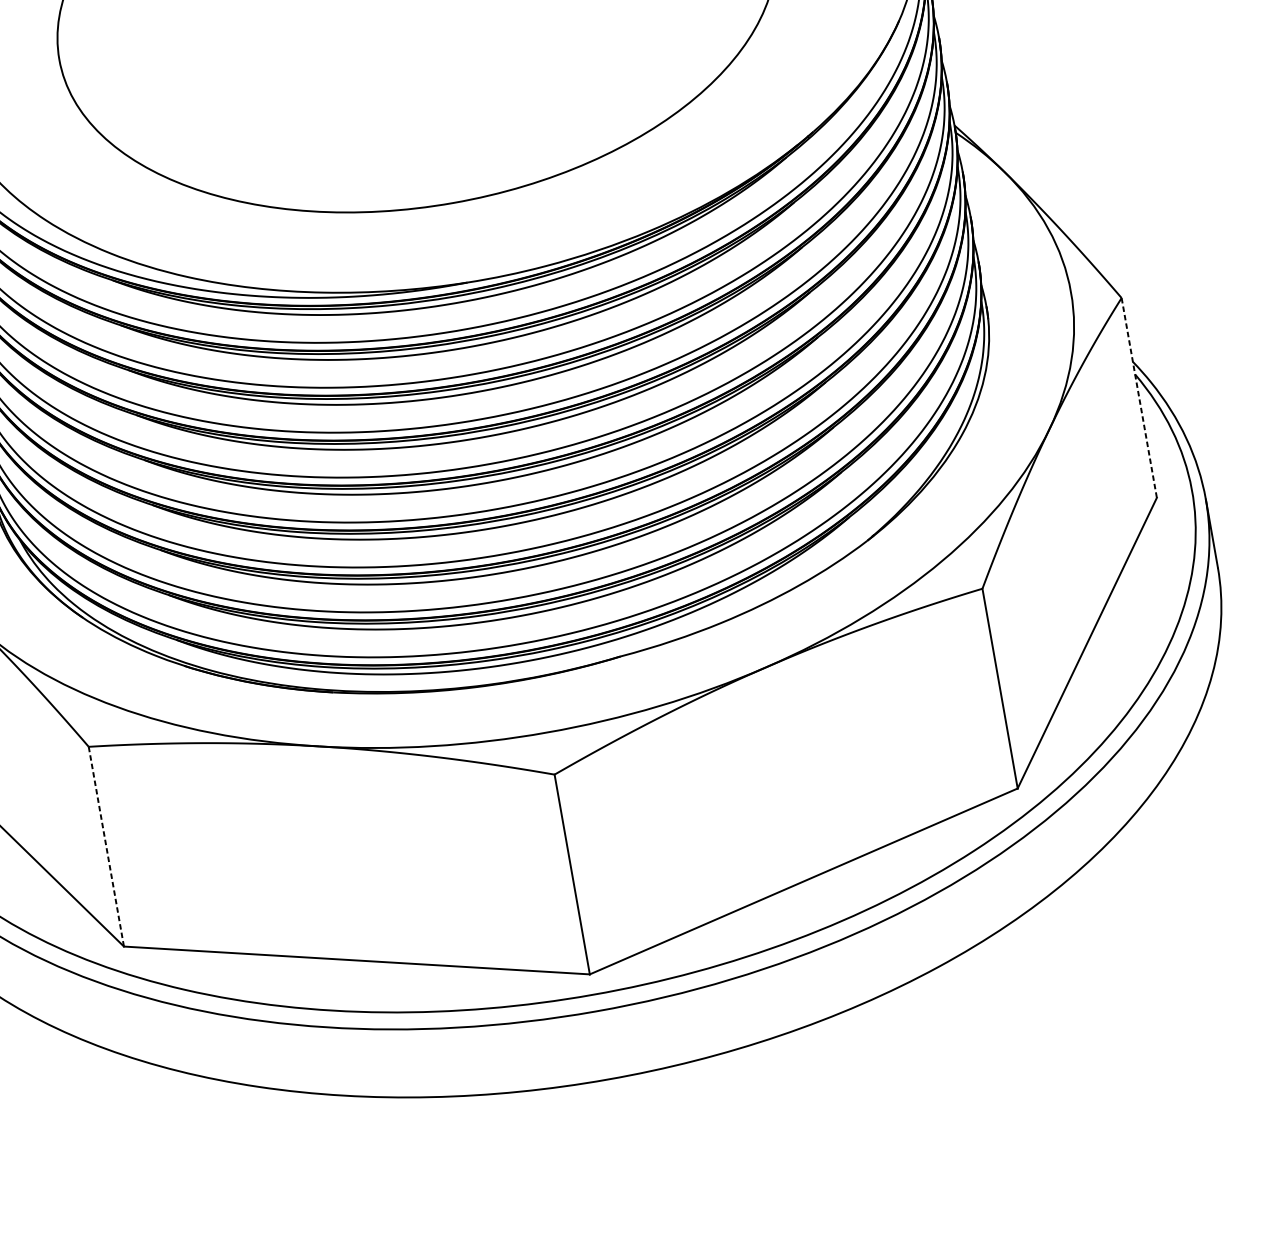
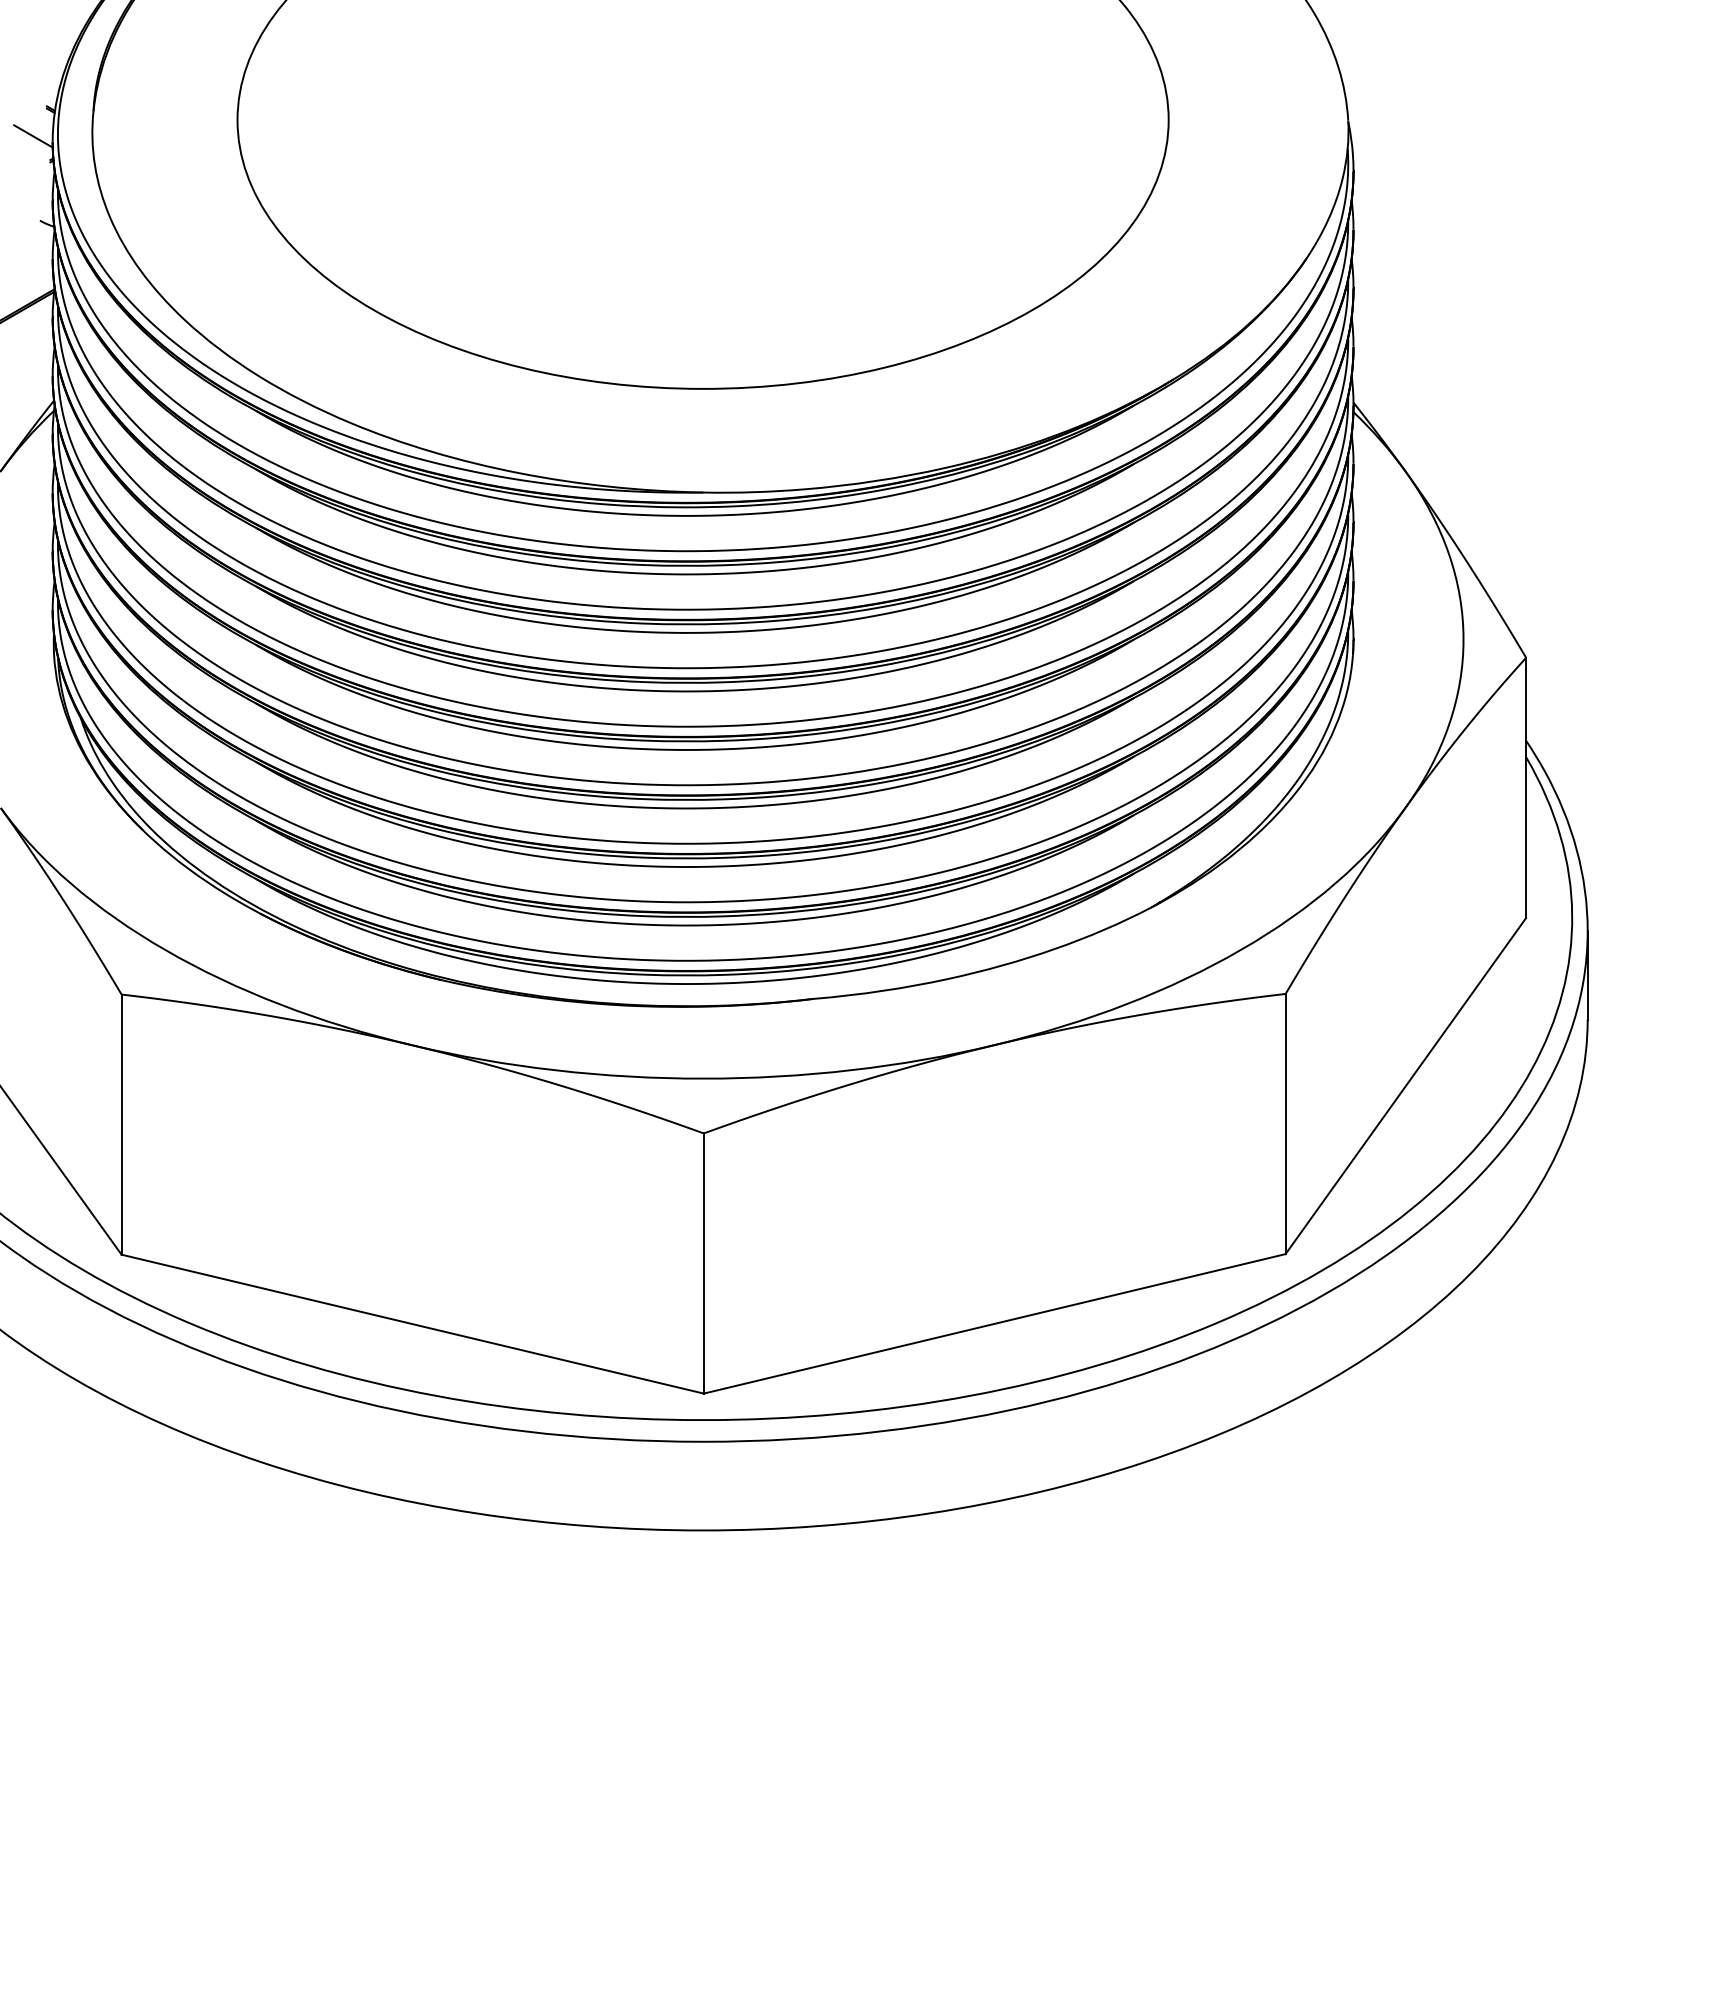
line: (1139, 398) -> (1526, 788), dashed -> solid
line: (106, 847) -> (121, 1125), dashed -> solid

